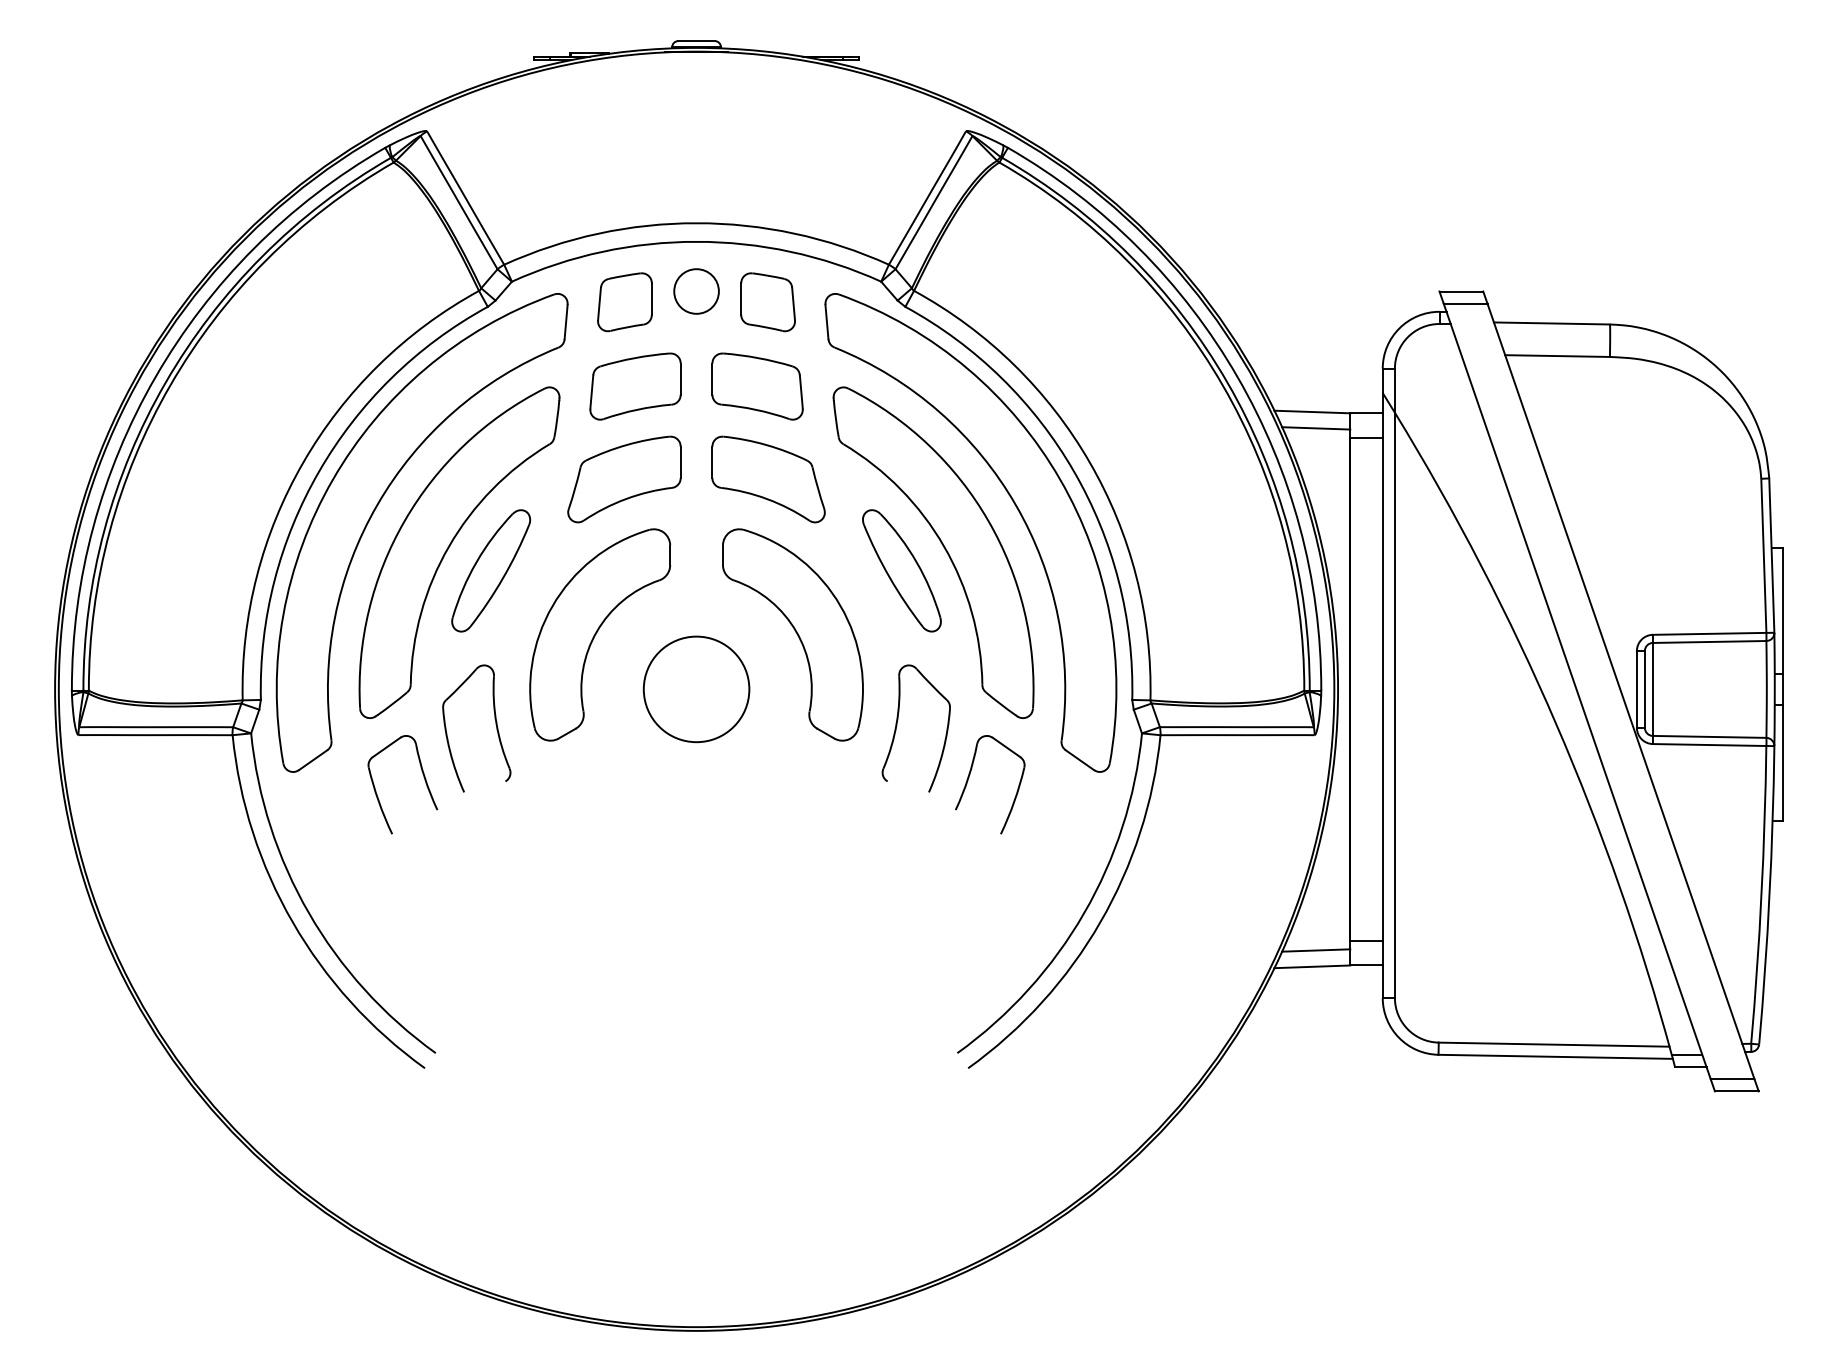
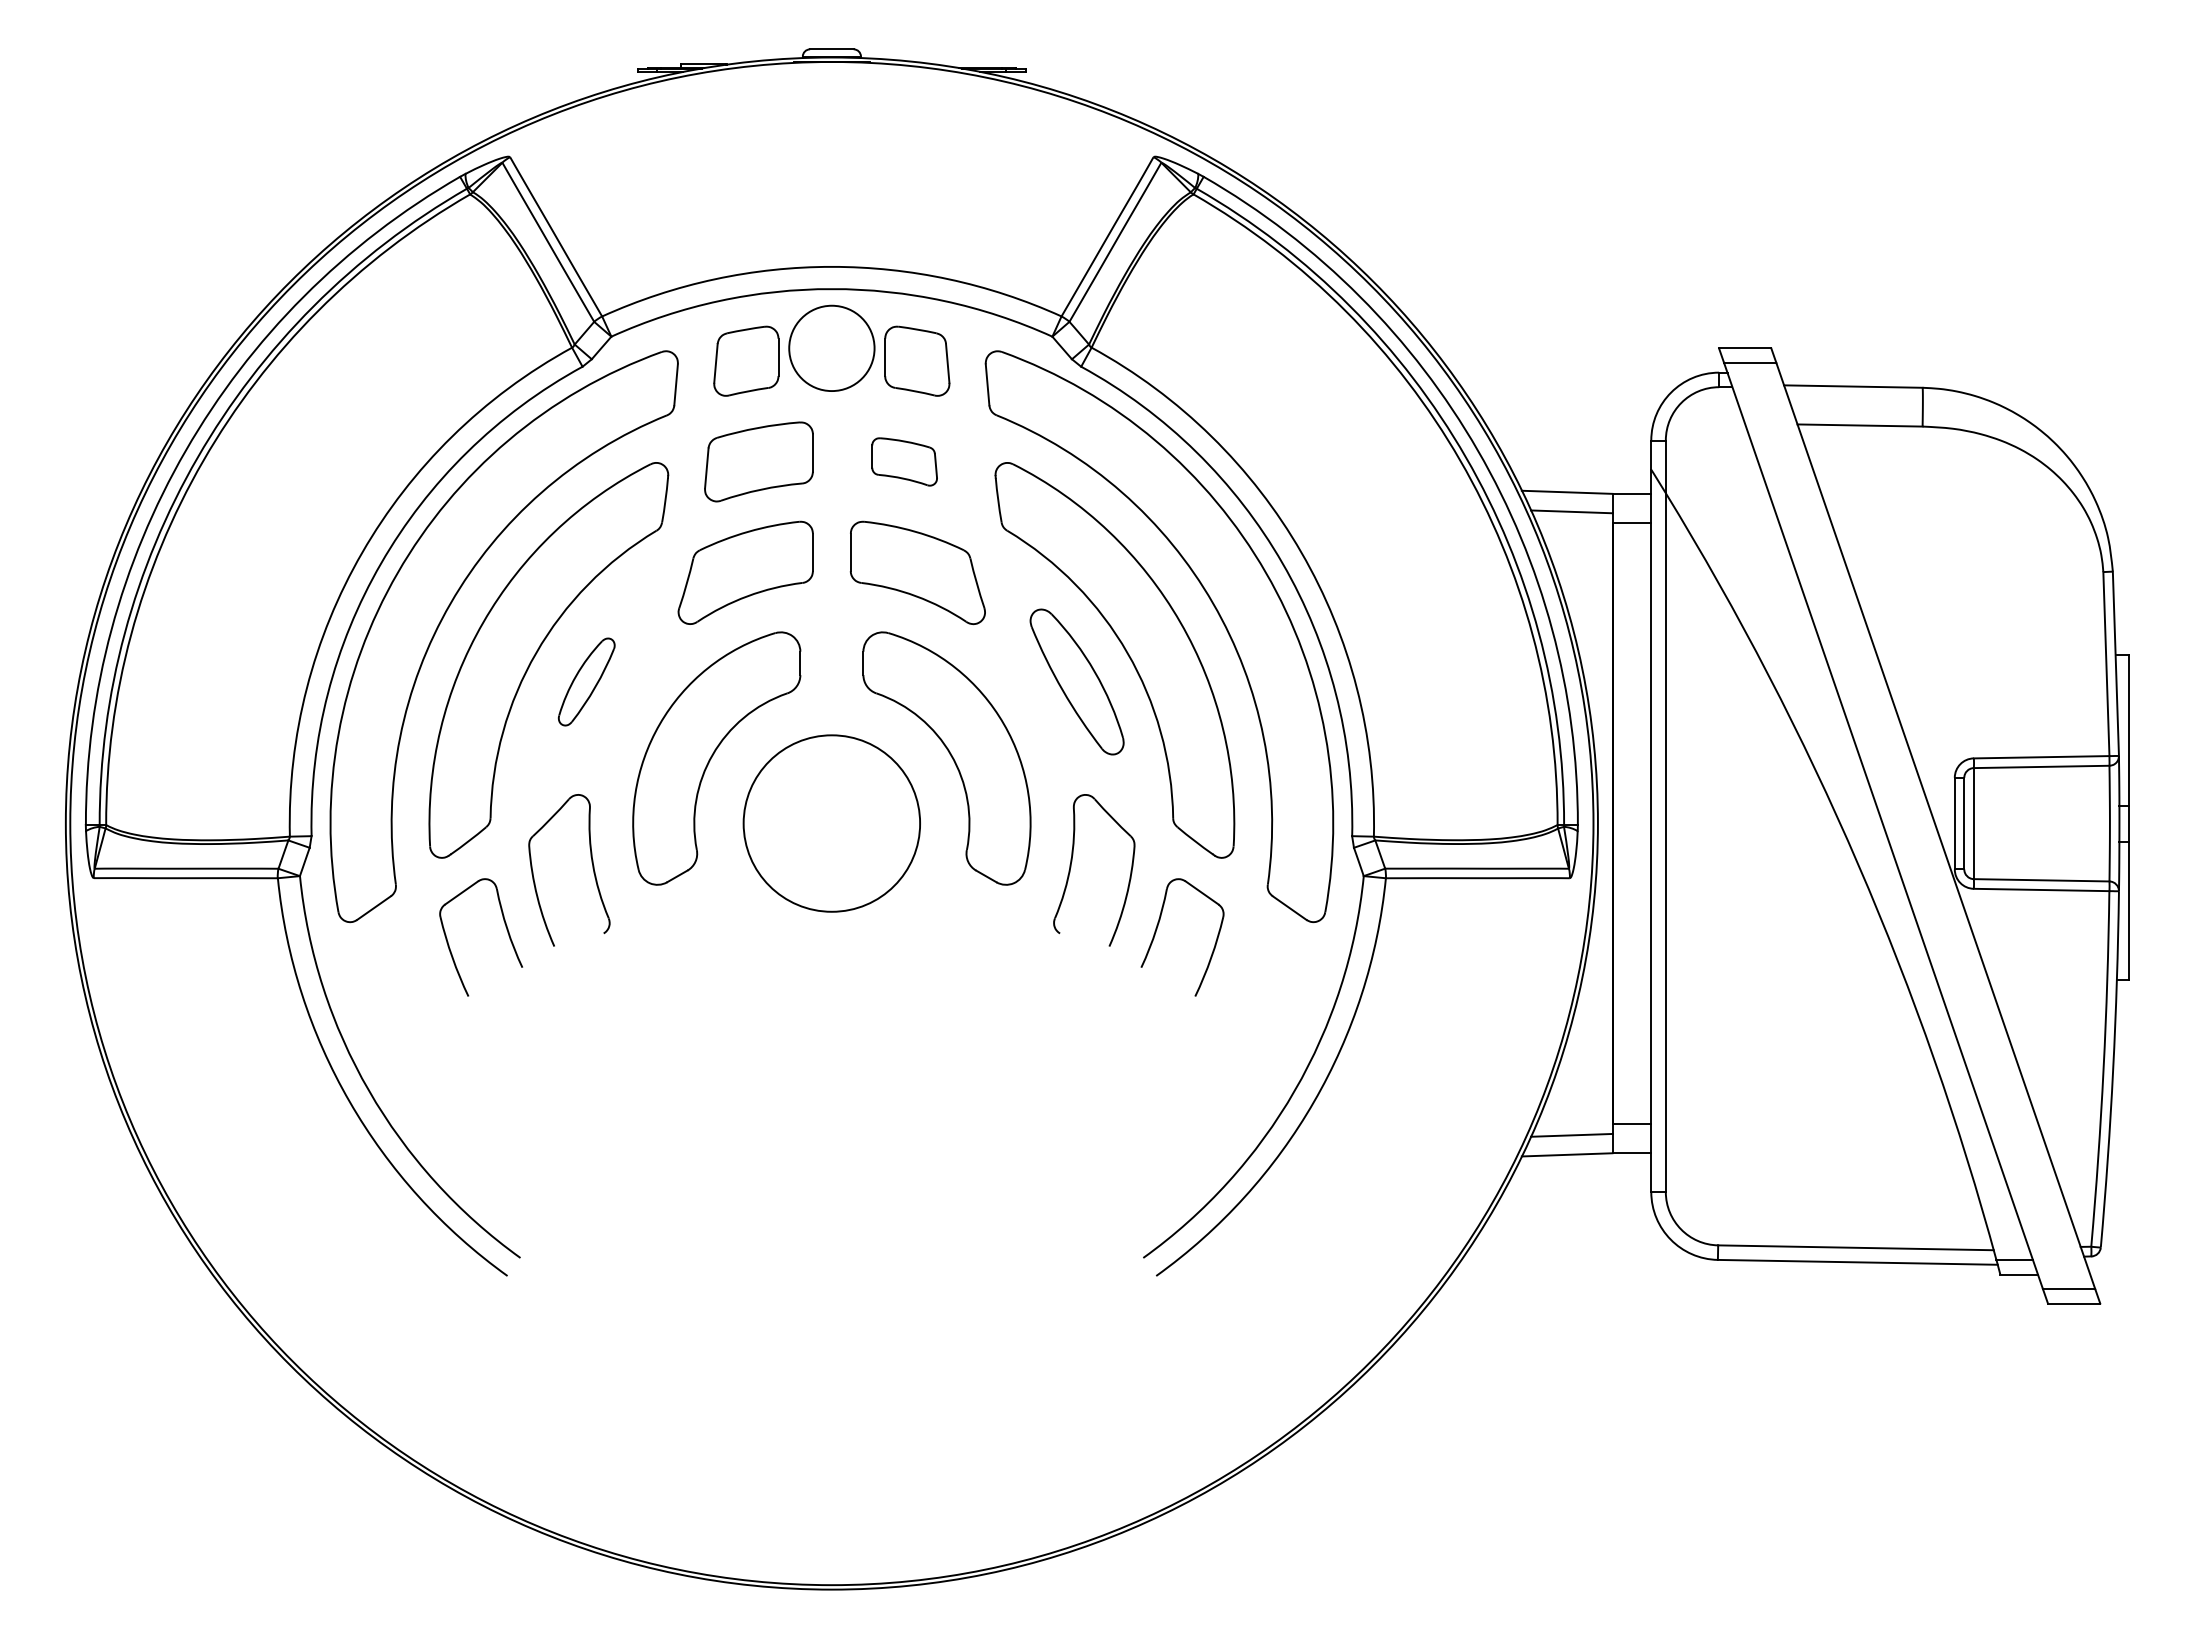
circle: (696, 291) -> (831, 348), size x1.6
part: (757, 386) -> (904, 461), size x0.6
part: (491, 570) -> (586, 681), size x0.6
circle: (696, 689) -> (831, 823), size x1.4

